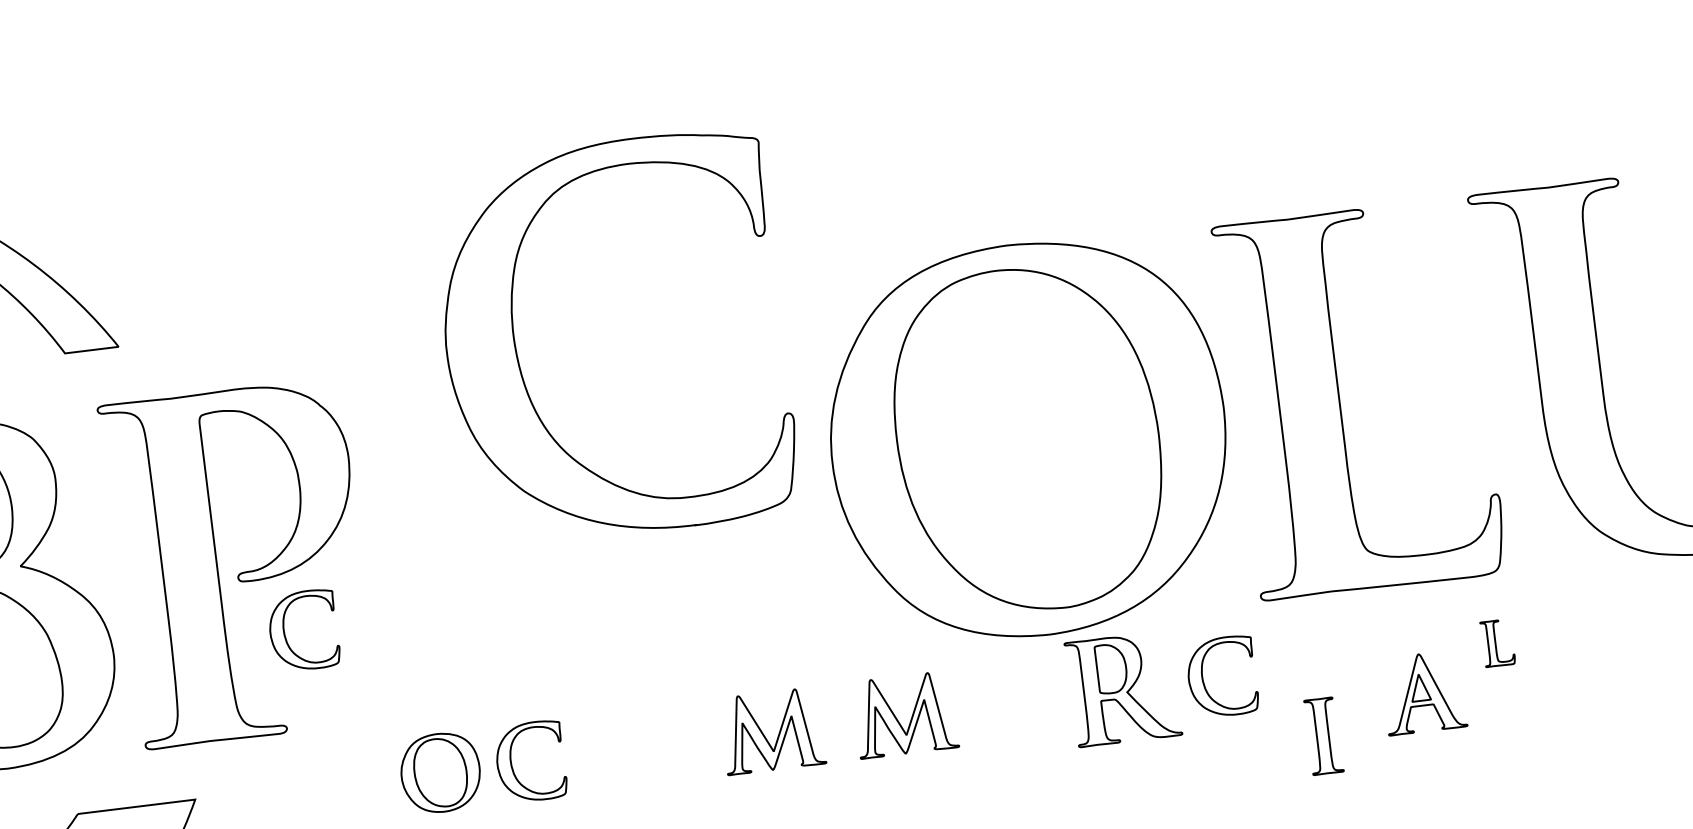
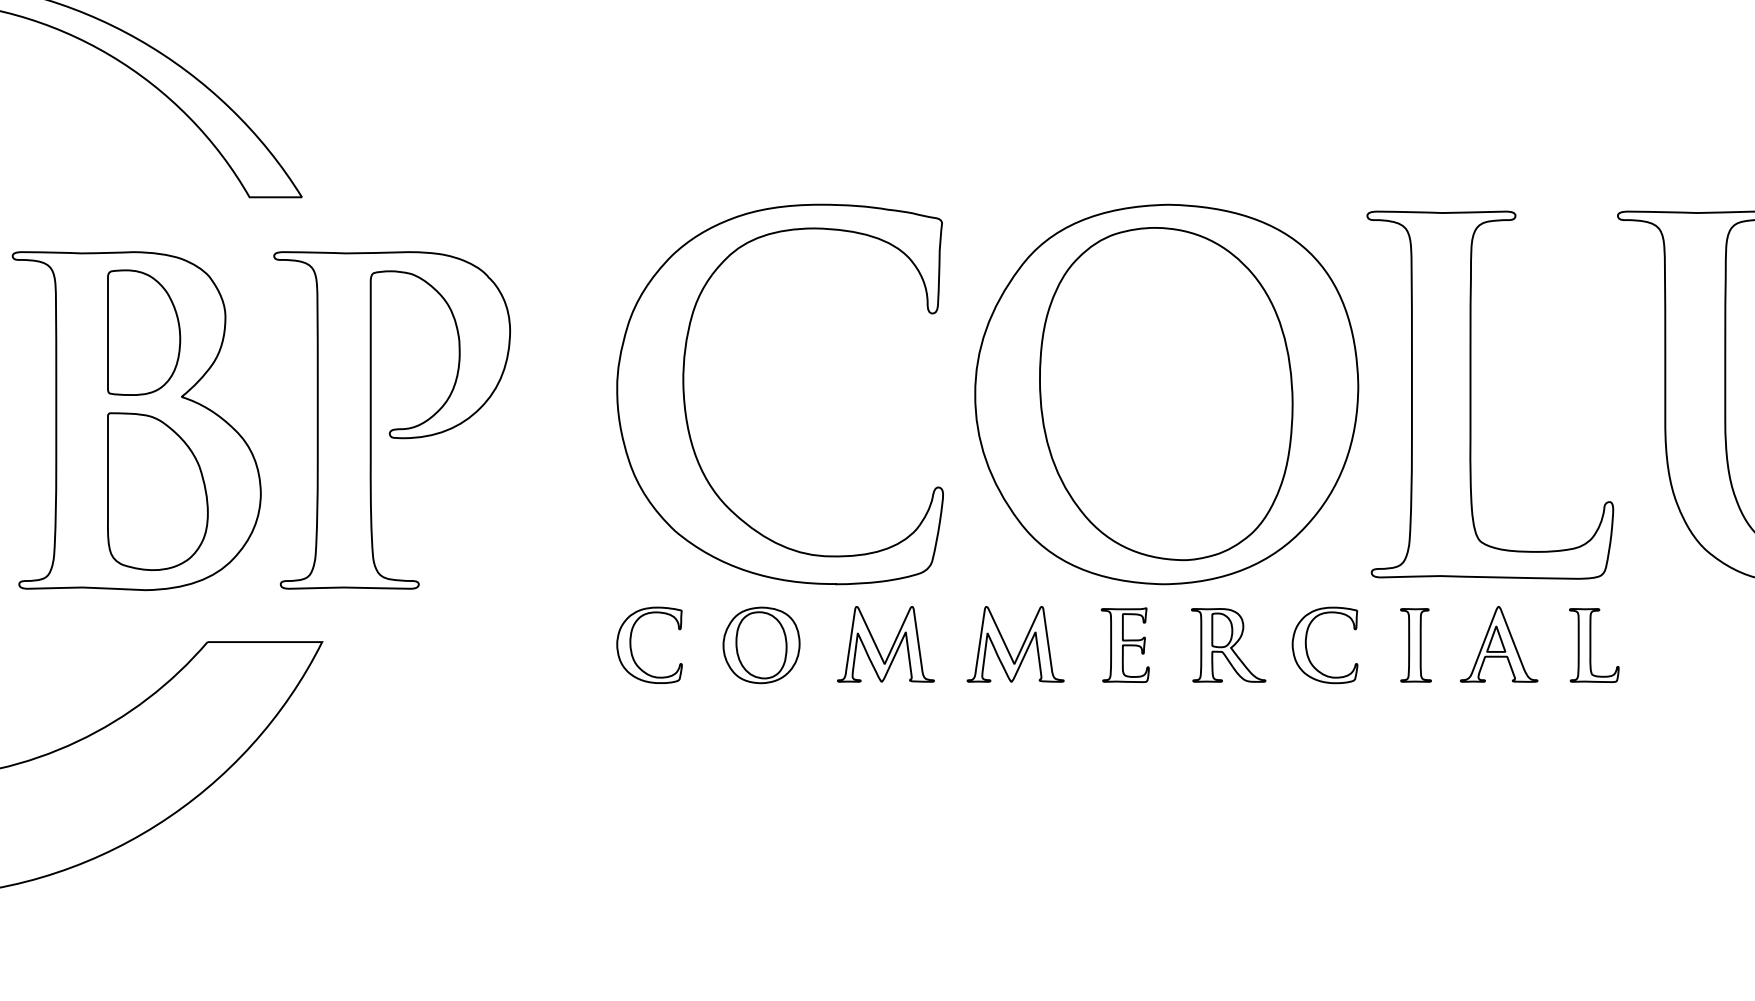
part: (518, 356) -> (685, 400), moved
part: (285, 632) -> (428, 491), removed
part: (1498, 643) -> (1594, 645), size x1.67
part: (1123, 689) -> (1228, 645), size x0.71
part: (1424, 692) -> (1499, 644), moved
part: (1016, 701) -> (1124, 644), added
part: (1323, 736) -> (1415, 645), moved
part: (440, 773) -> (761, 645), moved

